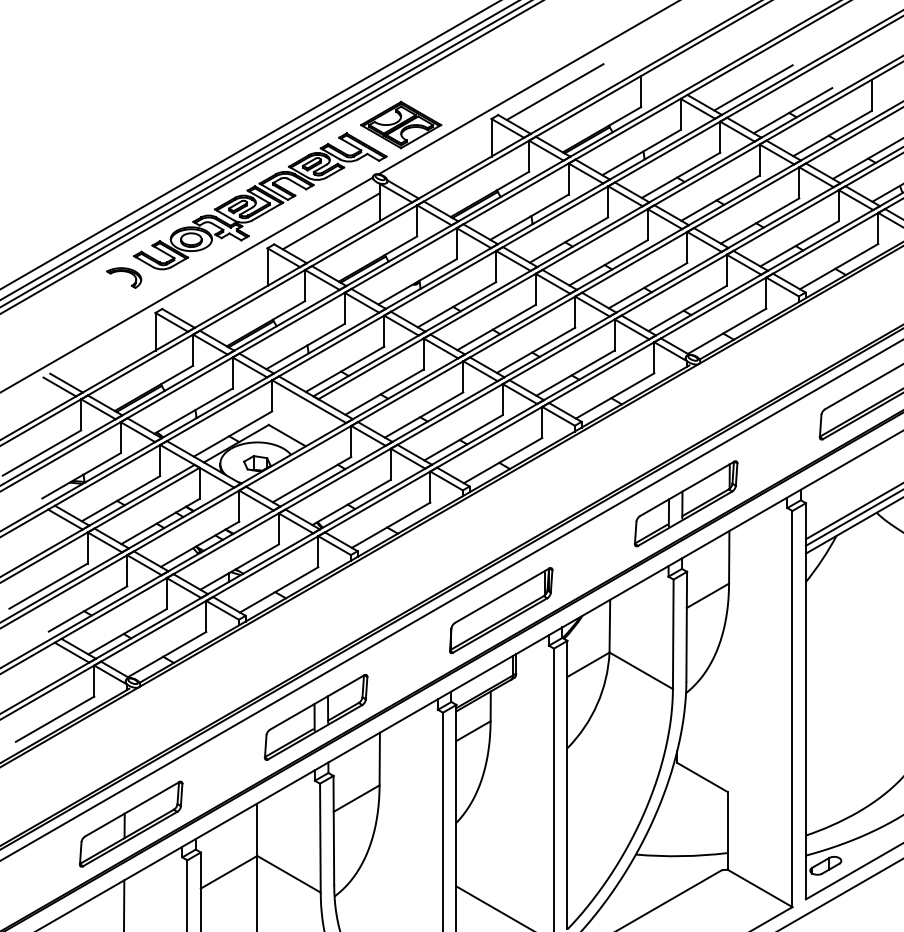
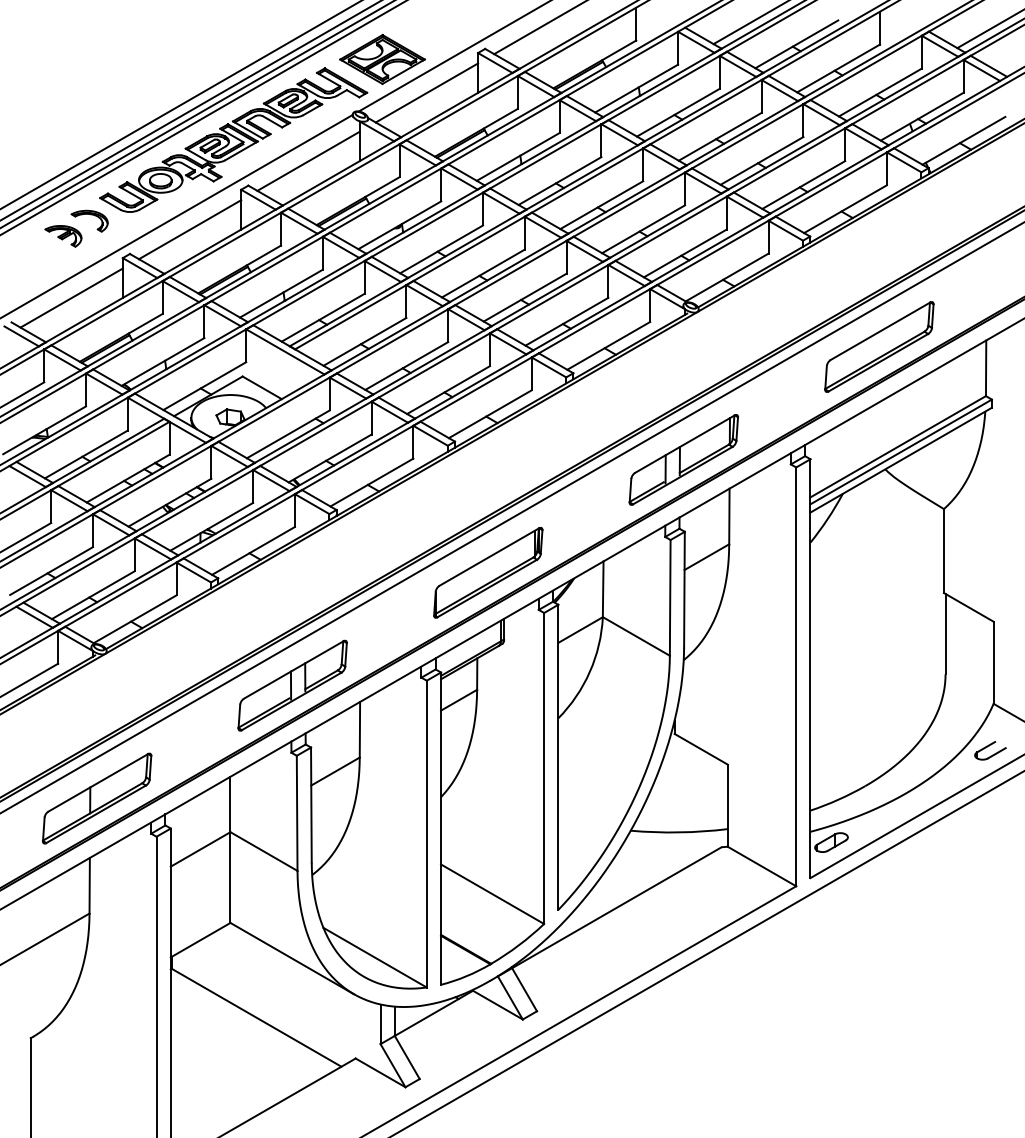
line: (442, 156) -> (426, 92), added
line: (218, 285) -> (189, 229), added
part: (99, 292) -> (63, 236), added
line: (106, 350) -> (71, 297), added

